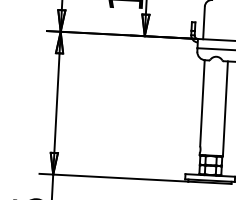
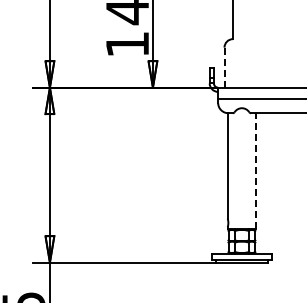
line: (203, 23) -> (224, 68), solid -> dashed
line: (225, 108) -> (256, 170), solid -> dashed

